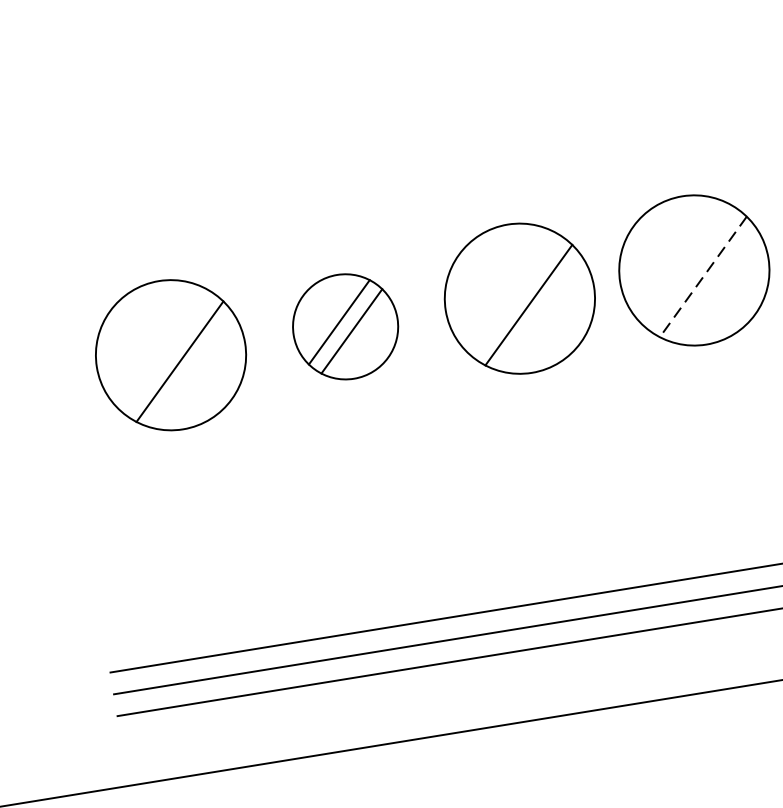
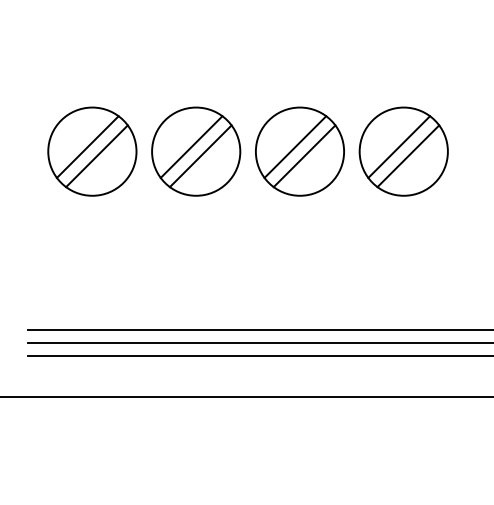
line: (685, 262) -> (399, 146), added
line: (703, 277) -> (408, 156), dashed -> solid
line: (510, 291) -> (295, 146), added
part: (345, 326) -> (196, 151), size x1.43
line: (161, 347) -> (87, 146), added

